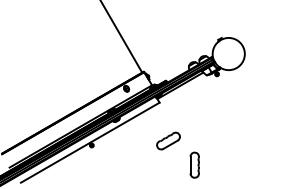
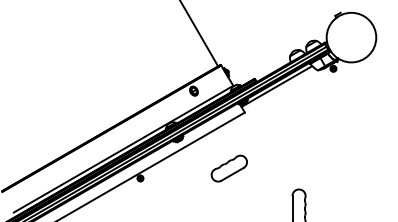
part: (168, 140) -> (229, 167), moved

